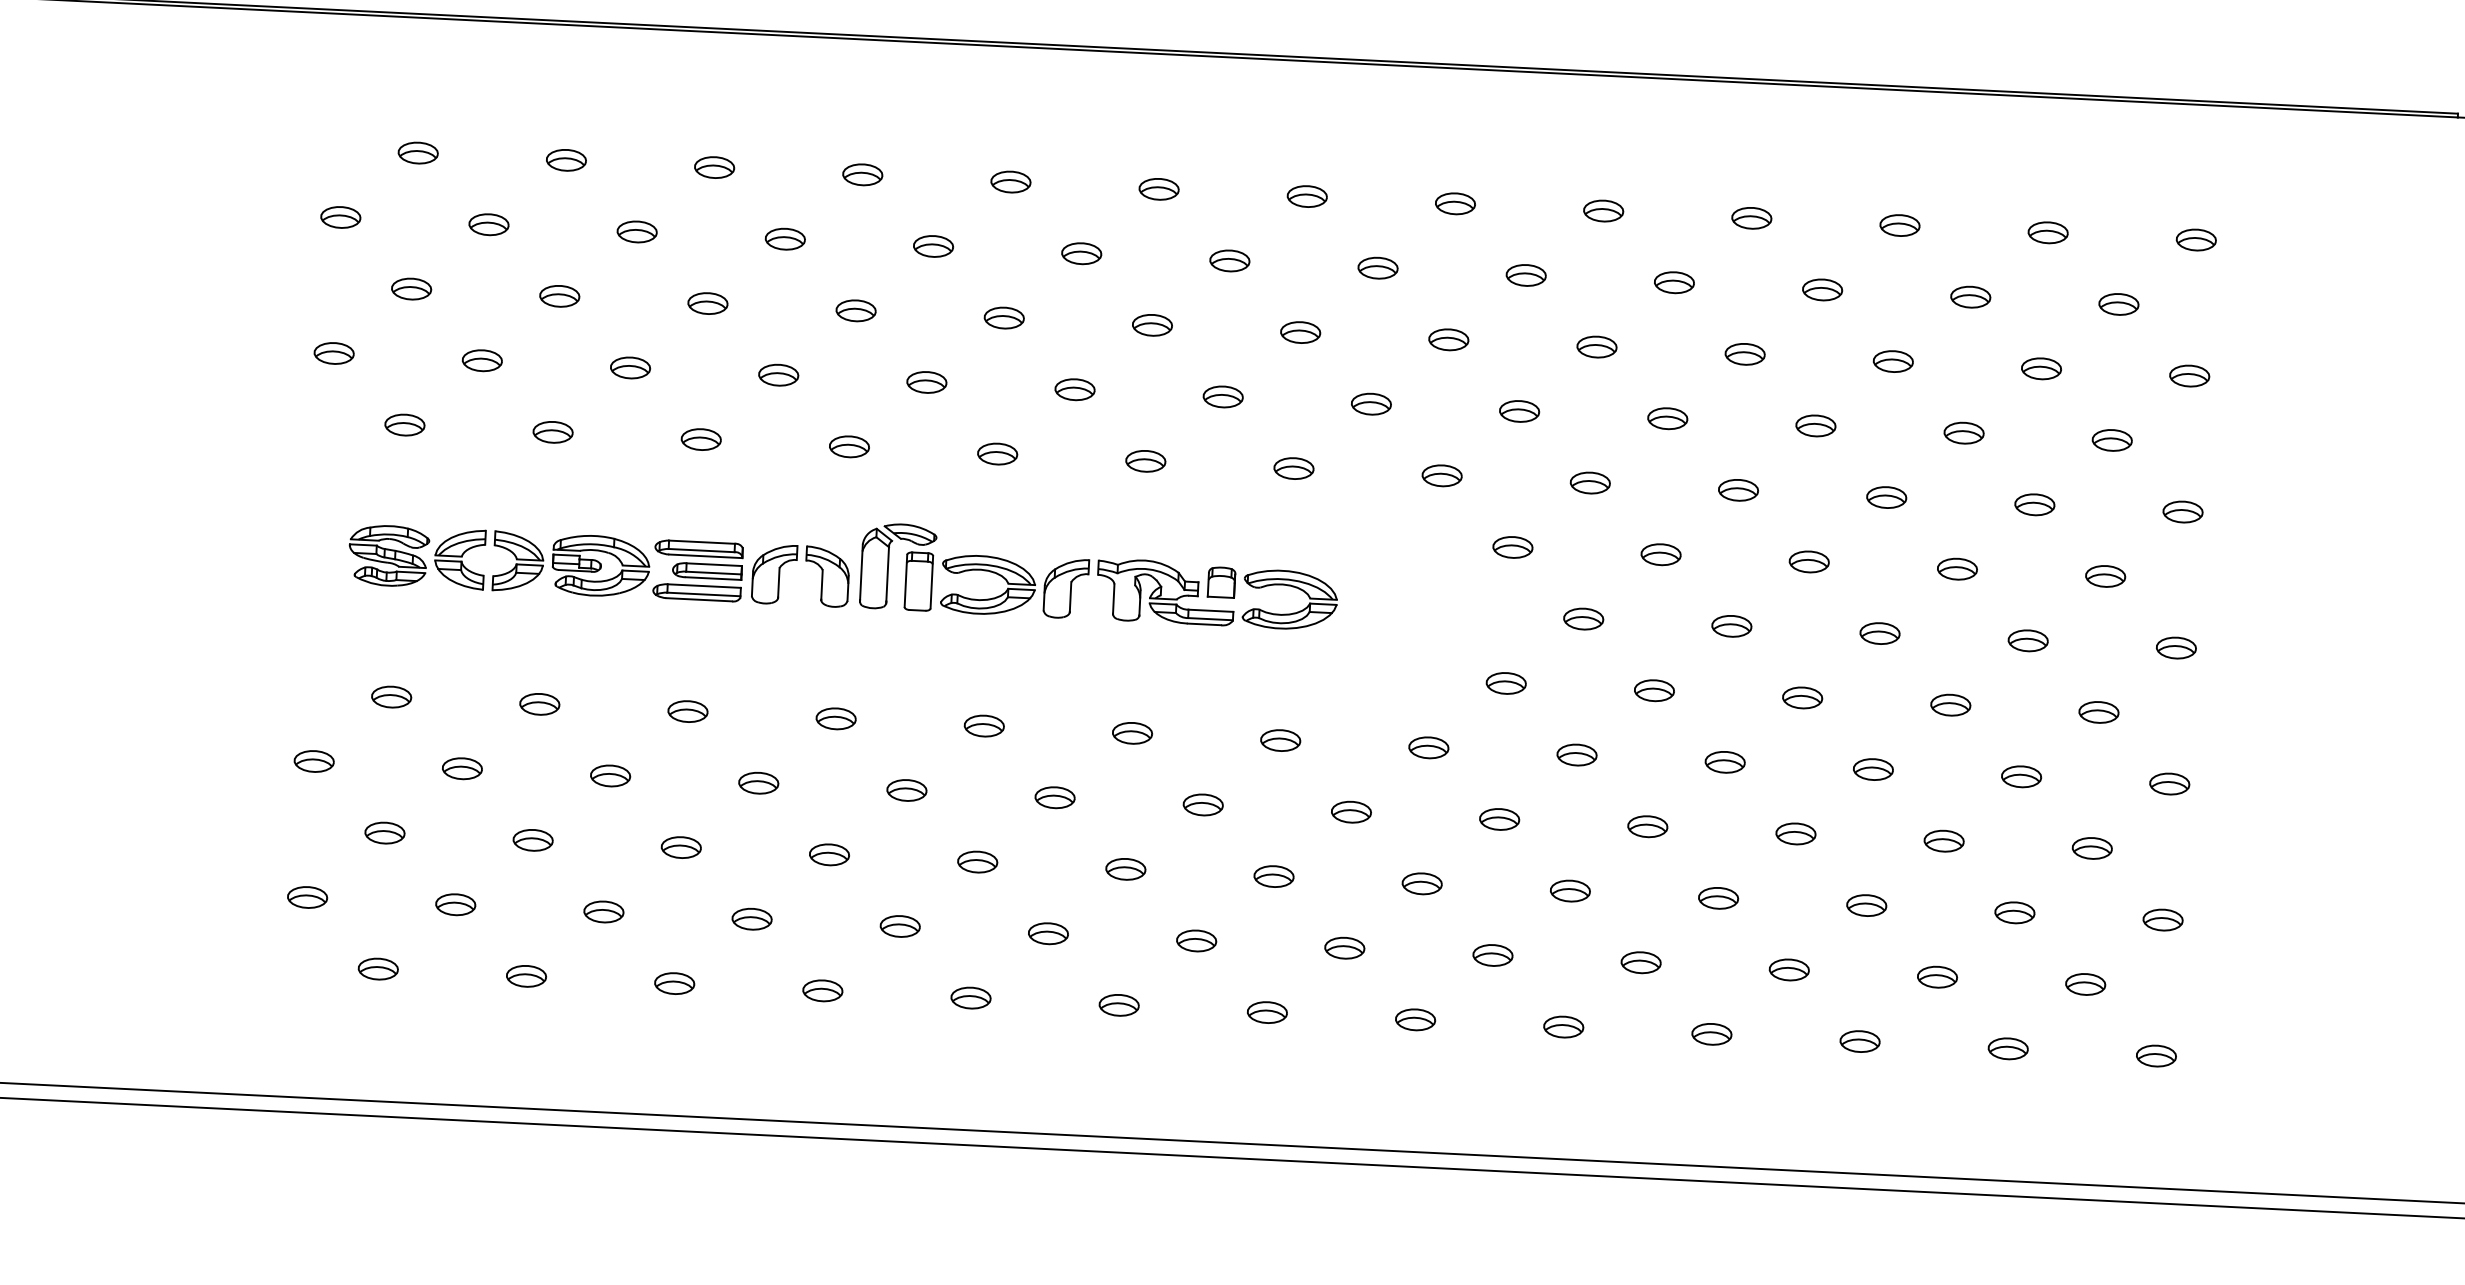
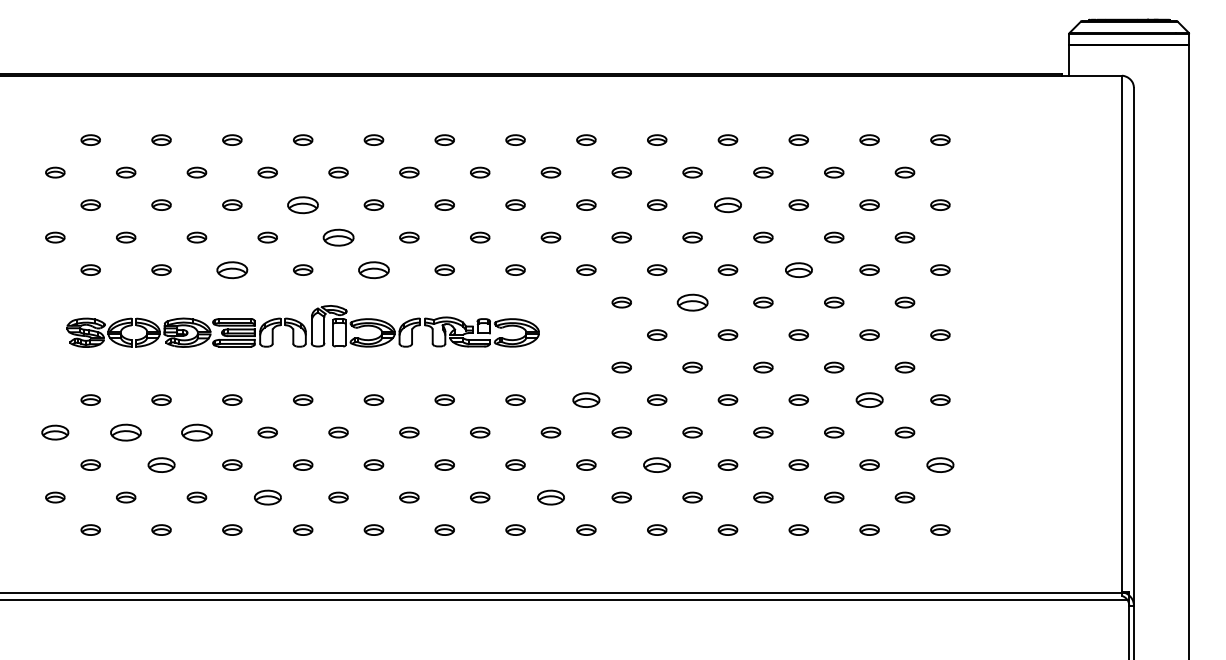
part: (856, 309) -> (303, 204), size x1.6
part: (1744, 352) -> (727, 204), size x1.4
part: (926, 382) -> (338, 237), size x1.6
part: (701, 438) -> (232, 269), size x1.6
part: (996, 452) -> (373, 269), size x1.6
part: (1886, 496) -> (798, 269), size x1.4
part: (1660, 554) -> (692, 302), size x1.6
part: (1429, 746) -> (586, 399), size x1.4
part: (314, 761) -> (55, 432), size x1.4
part: (463, 768) -> (126, 432), size x1.6
part: (609, 775) -> (196, 432), size x1.6
part: (2021, 775) -> (869, 399), size x1.4
part: (533, 839) -> (161, 464), size x1.4
part: (1571, 889) -> (657, 464), size x1.4
part: (2163, 918) -> (940, 464), size x1.4
part: (751, 919) -> (267, 497), size x1.4
part: (1343, 947) -> (550, 497), size x1.4

